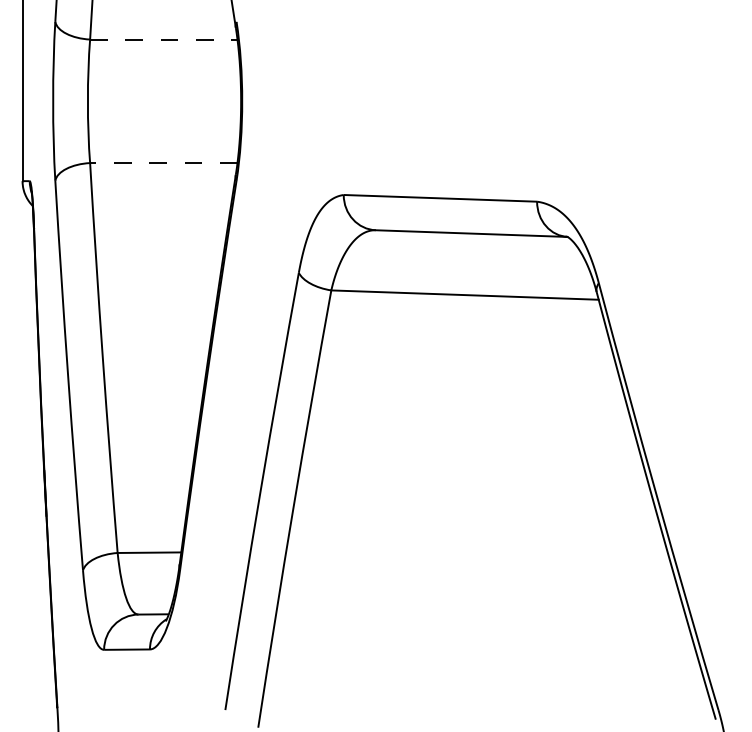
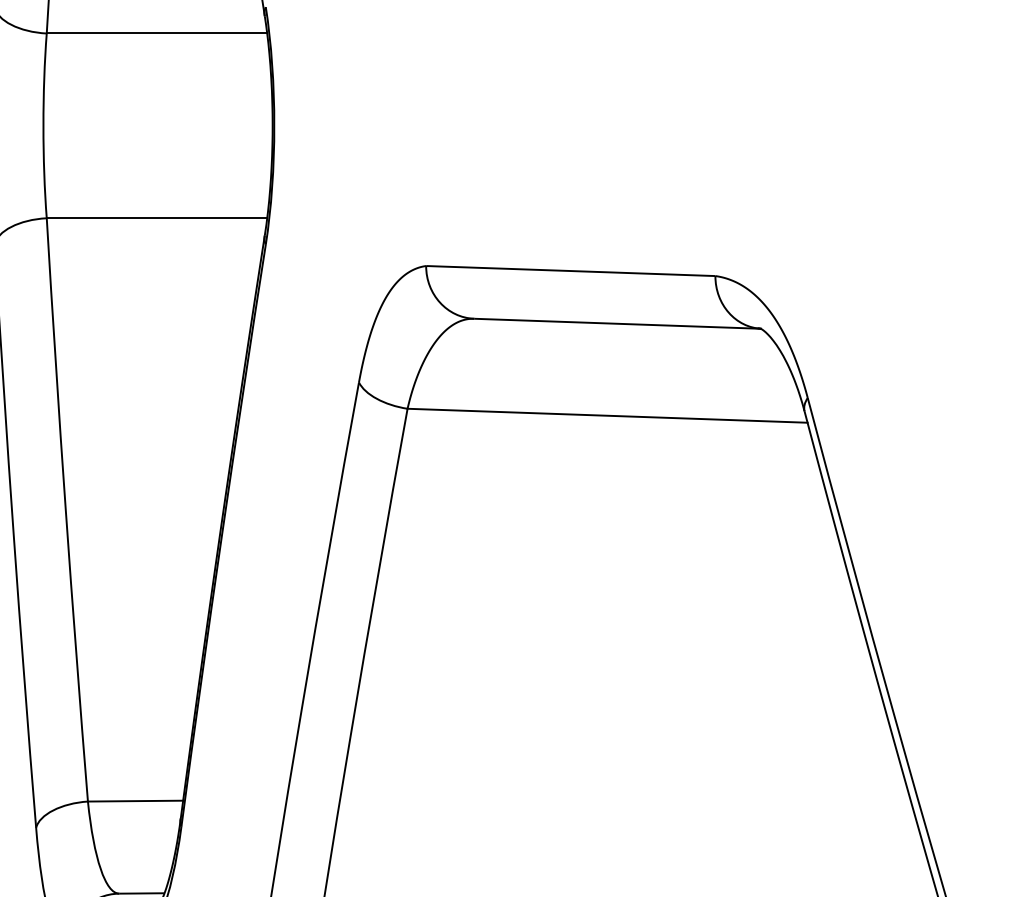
line: (163, 39) -> (156, 33), dashed -> solid
line: (163, 163) -> (156, 218), dashed -> solid

